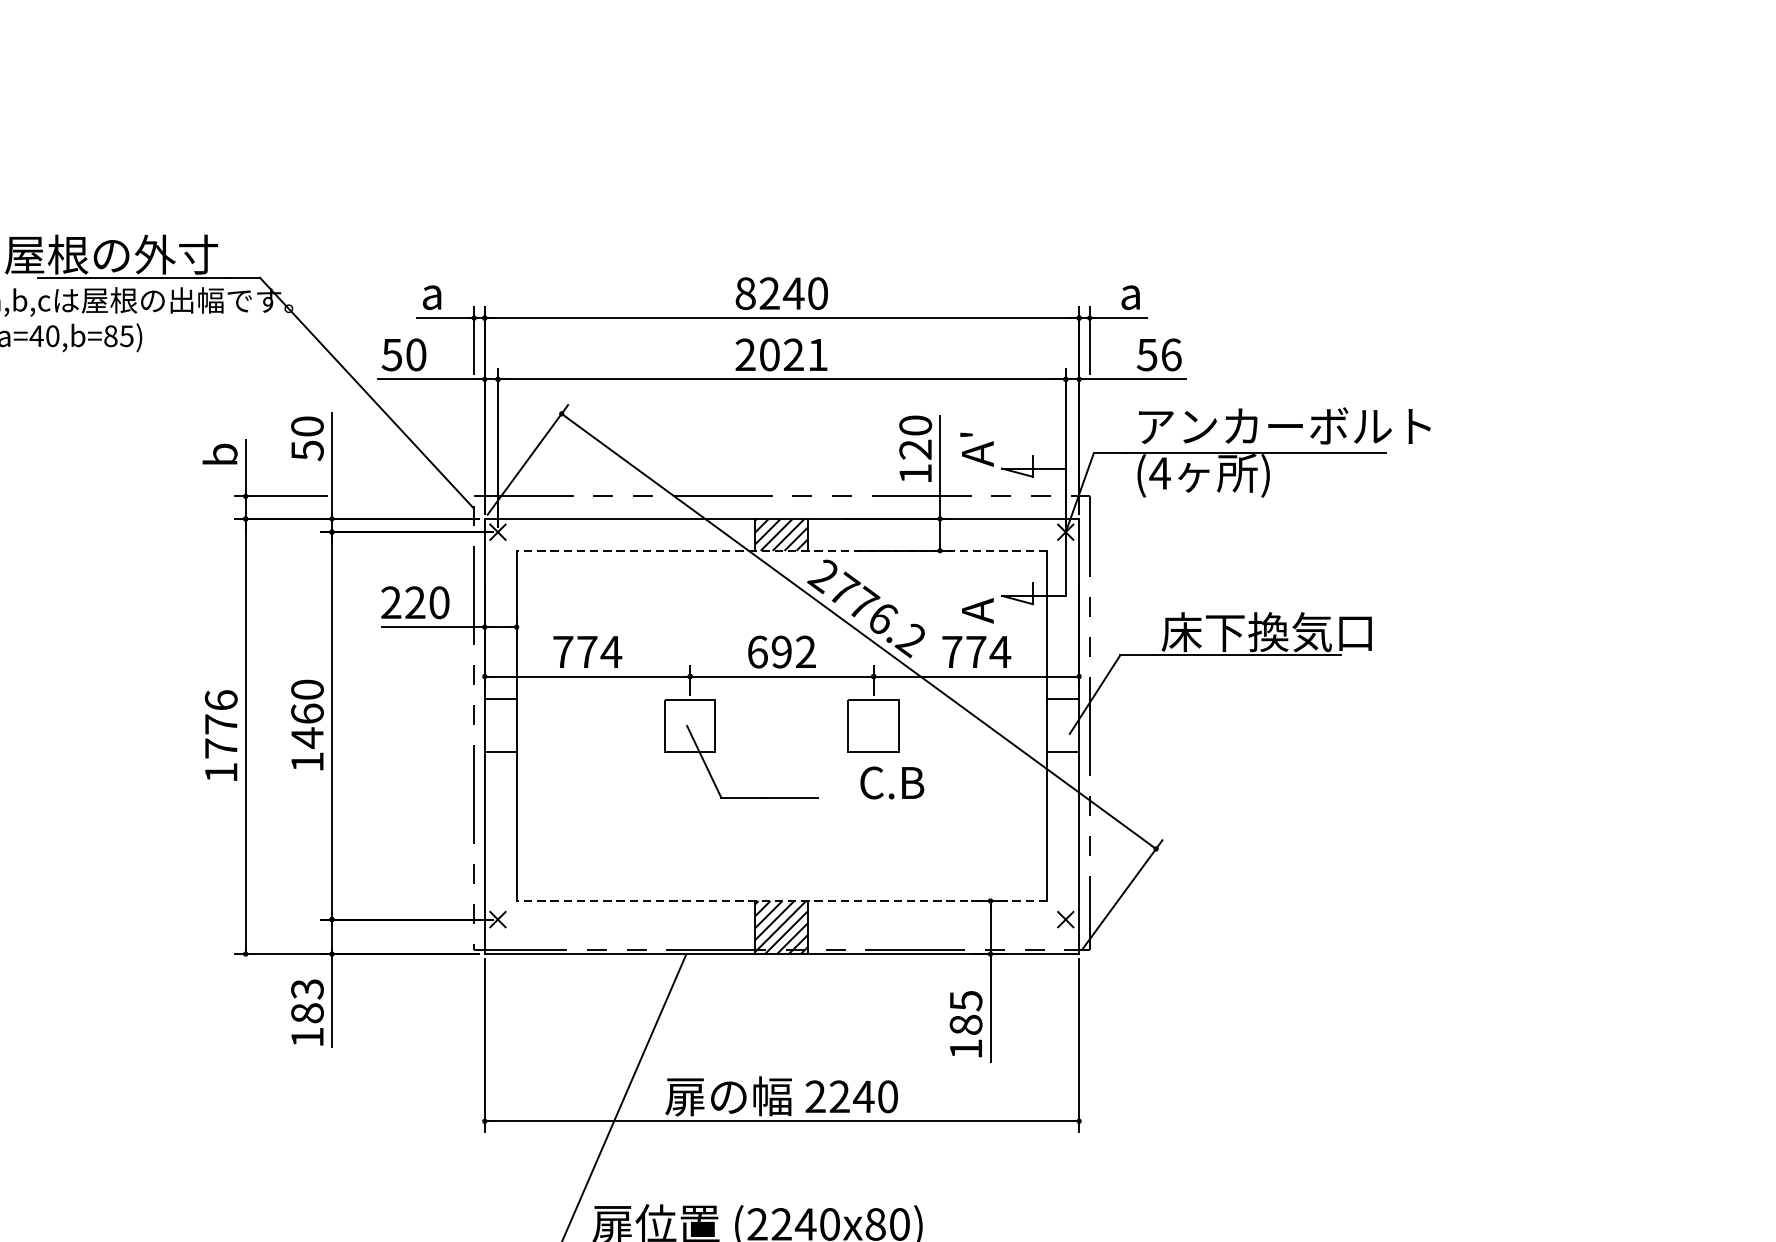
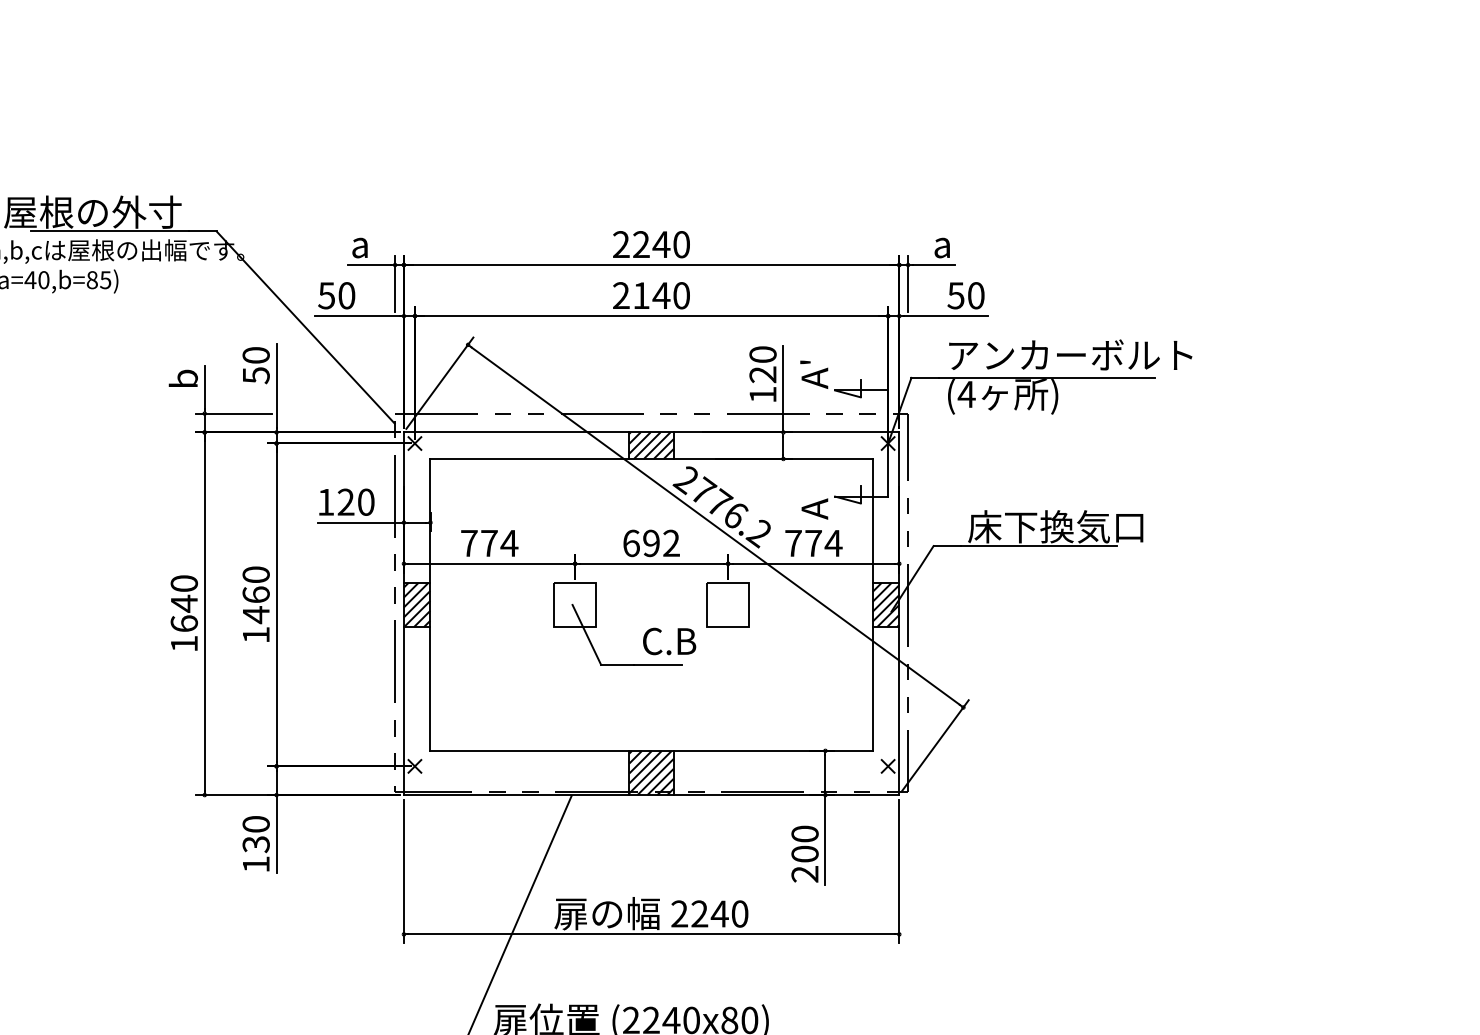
text: (745, 293) -> (621, 244), 8240 -> 2240
text: (793, 354) -> (661, 295), 2021 -> 2140
text: (1171, 354) -> (976, 295), 56 -> 50
line: (781, 551) -> (651, 459), dashed -> solid
text: (390, 601) -> (325, 501), 220 -> 120
text: (220, 724) -> (183, 603), 1776 -> 1640
hatch: (499, 725) -> (416, 604), added
hatch: (1062, 725) -> (885, 604), added
text: (892, 782) -> (669, 641), moved
line: (781, 900) -> (651, 750), dashed -> solid
text: (306, 1001) -> (255, 834), 183 -> 130
text: (965, 1024) -> (804, 853), 185 -> 200

